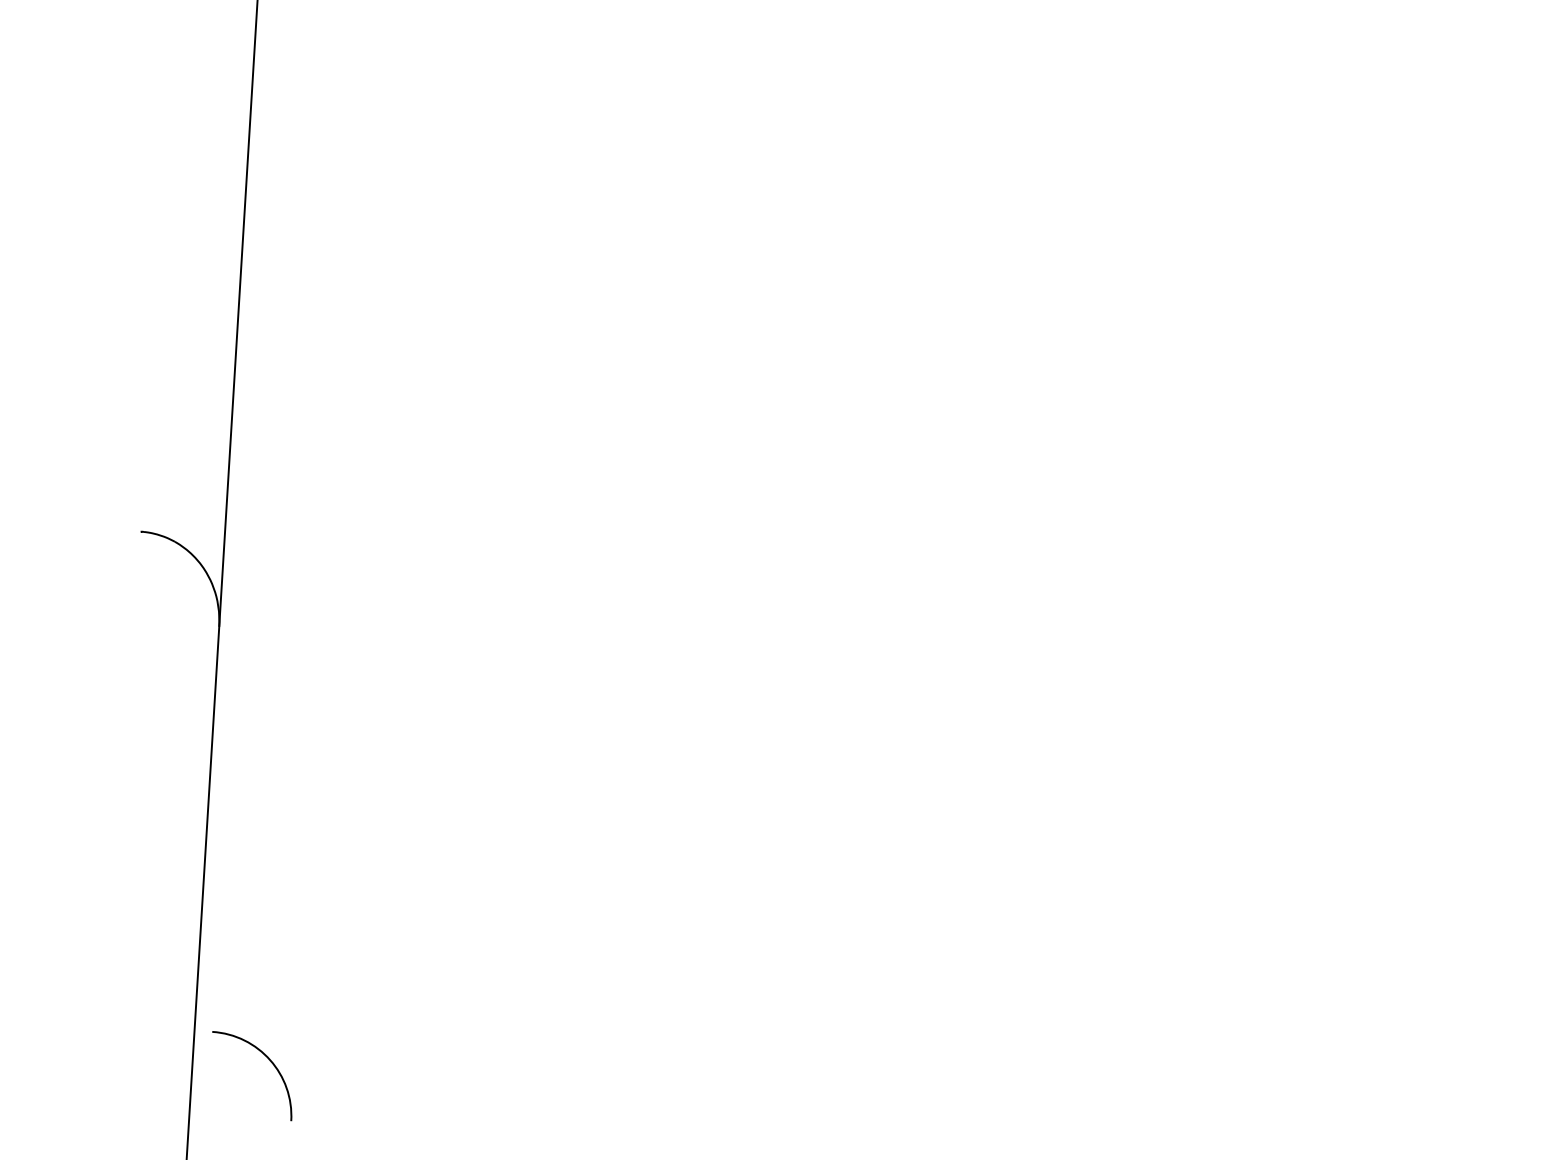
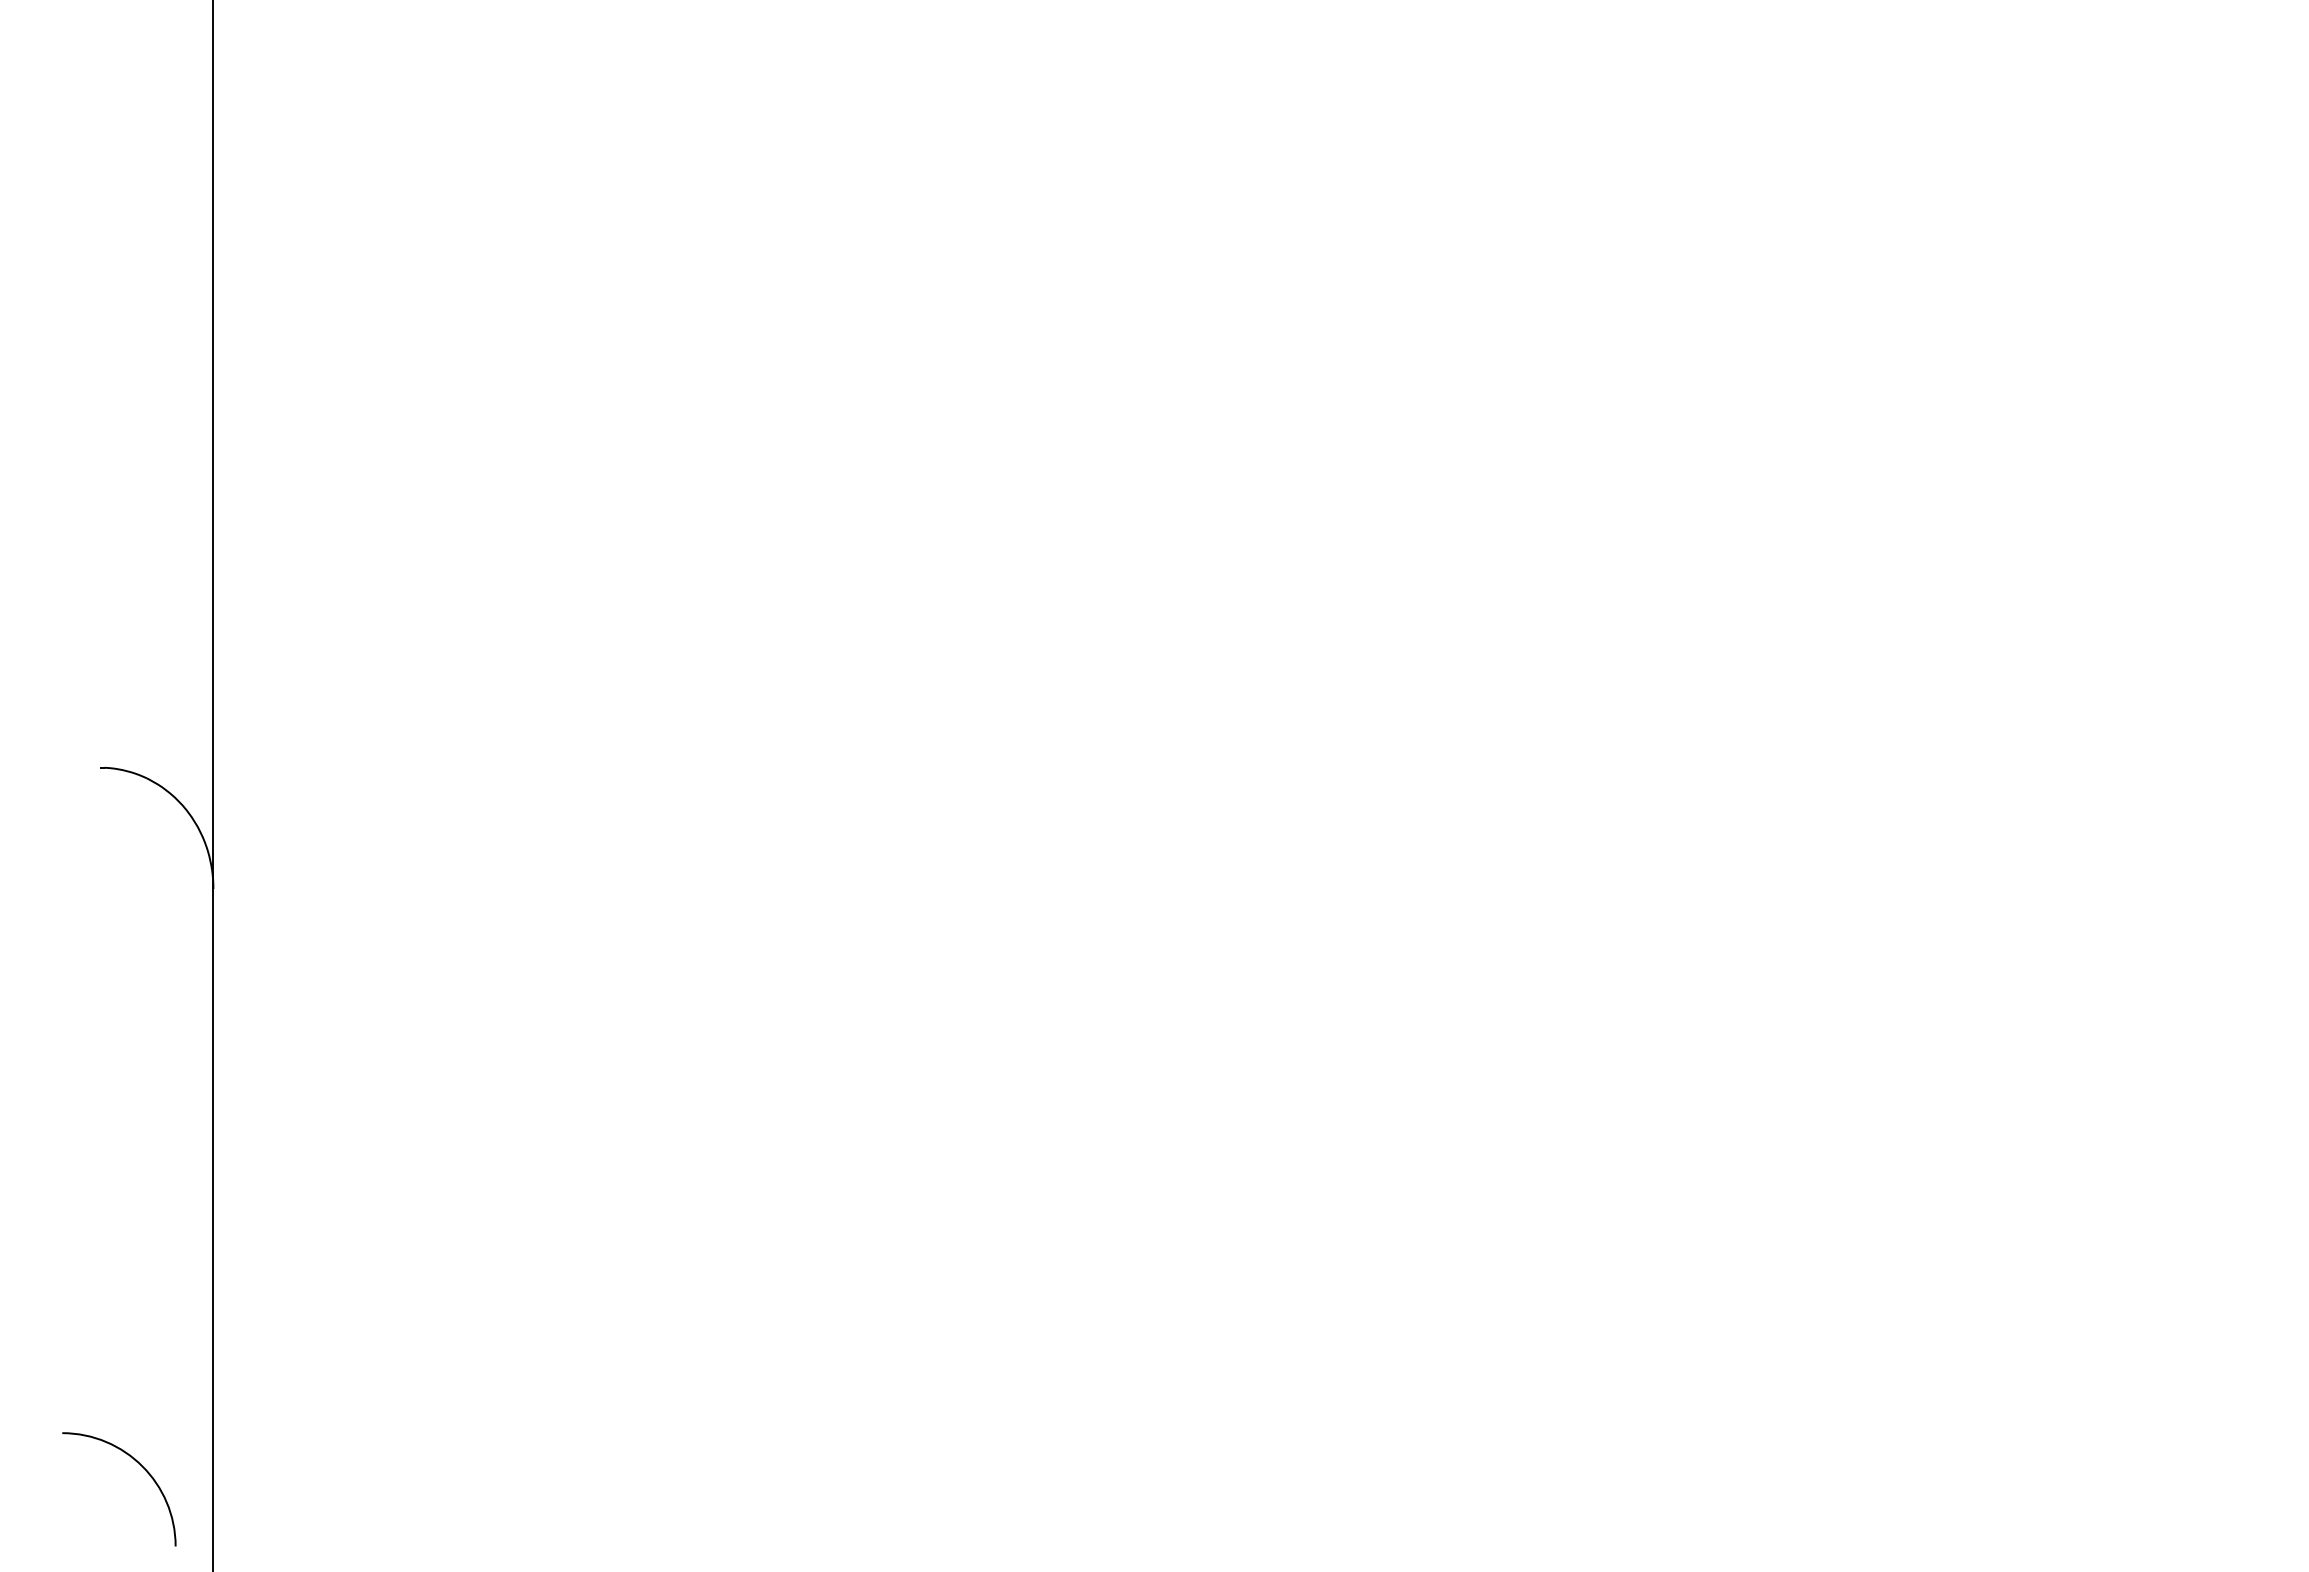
arc: (269, 1060) -> (141, 1466), moved

